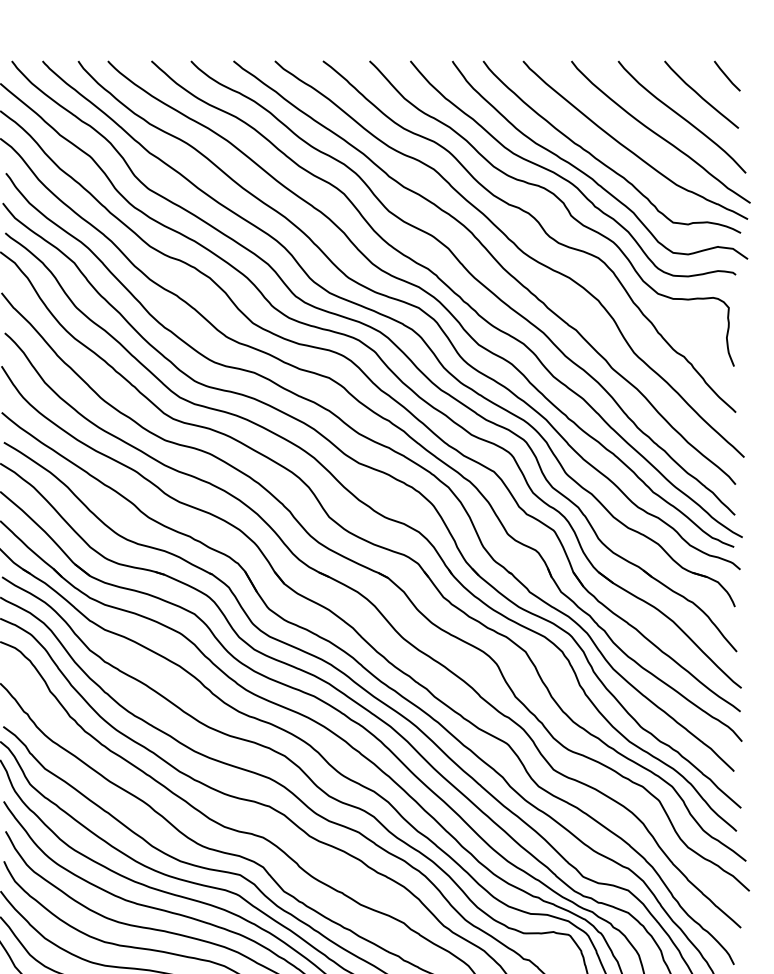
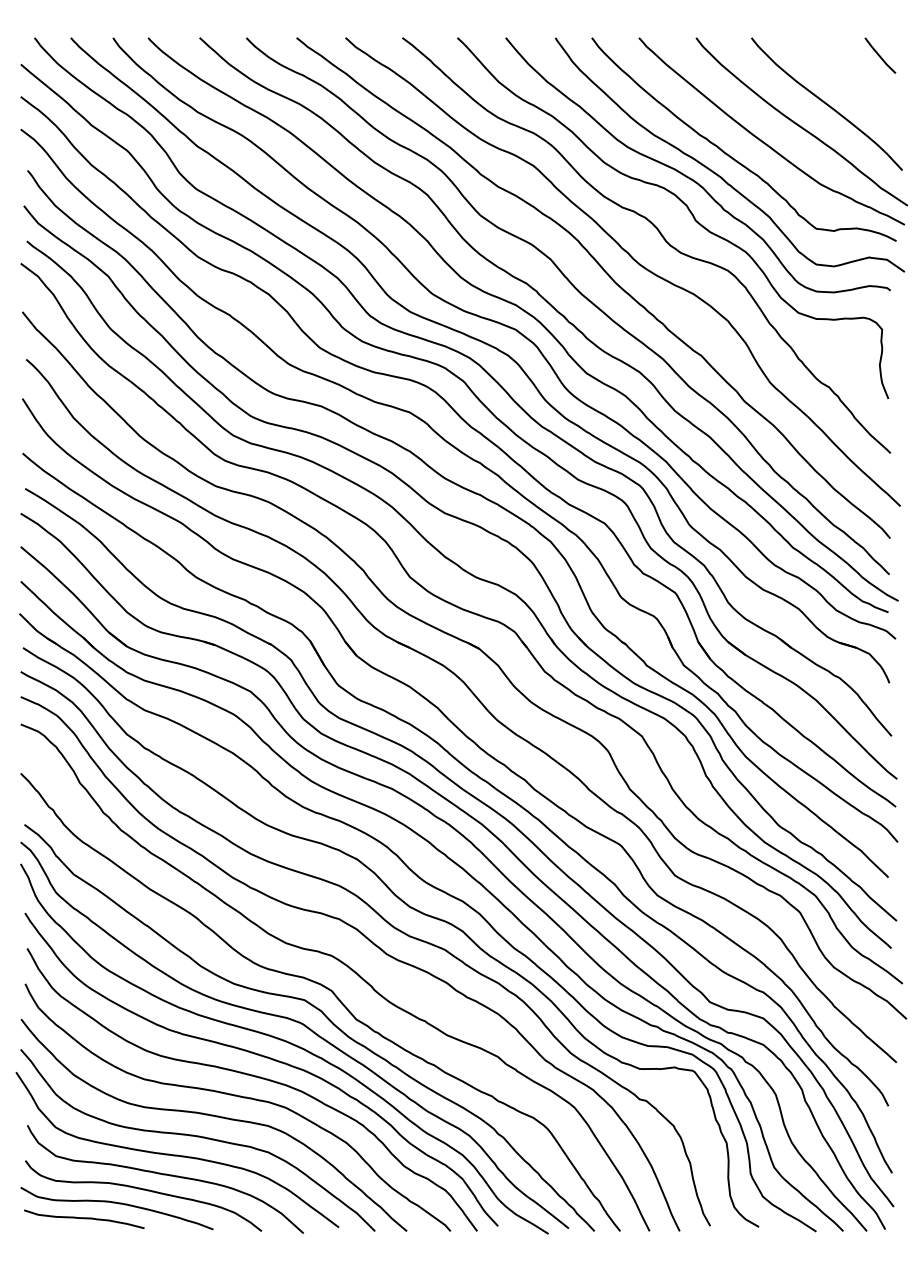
curve: (700, 95) -> (848, 78), removed

